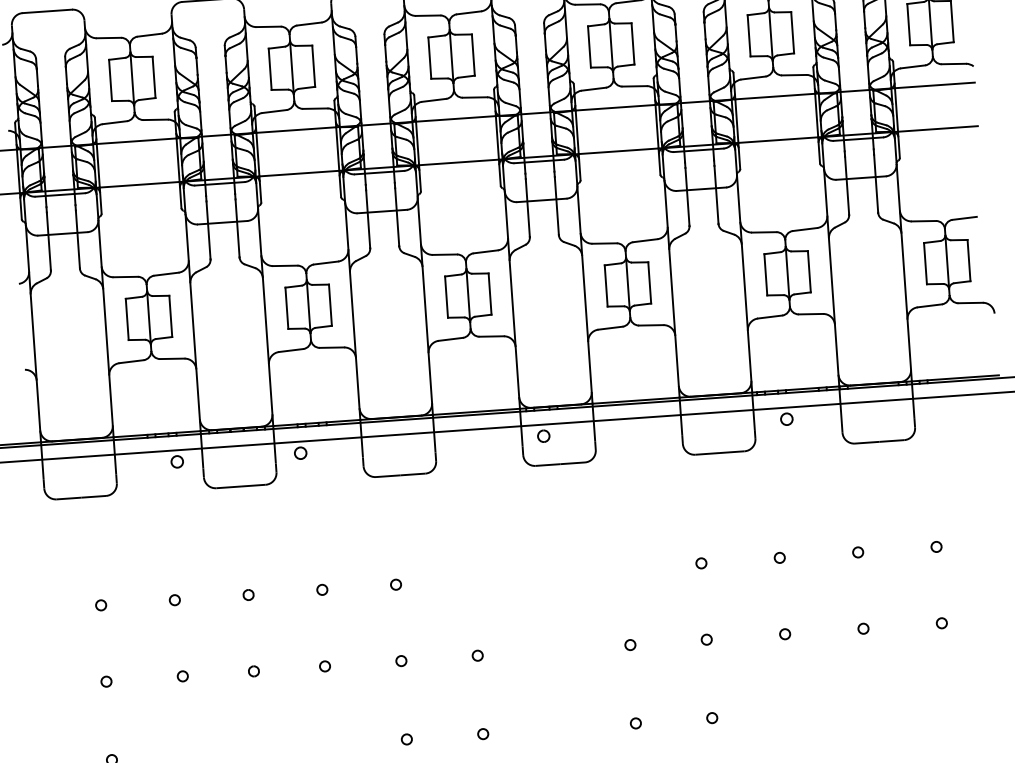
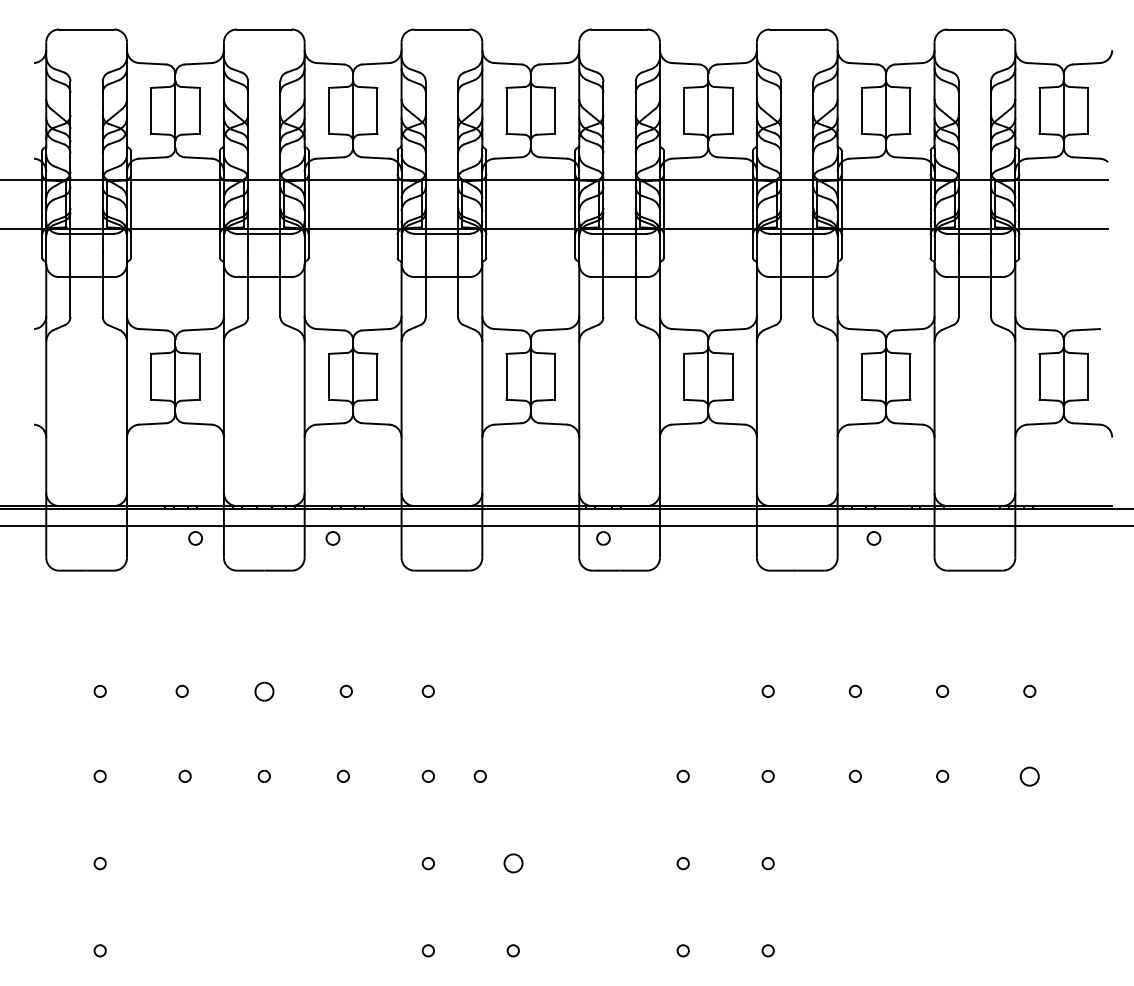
part: (247, 594) -> (263, 690), size x1.6
circle: (941, 622) -> (1029, 775), size x1.6
circle: (476, 654) -> (479, 775), moved
circle: (482, 734) -> (512, 863), size x1.6

